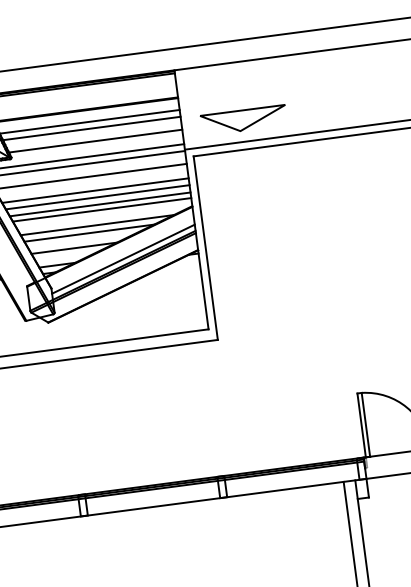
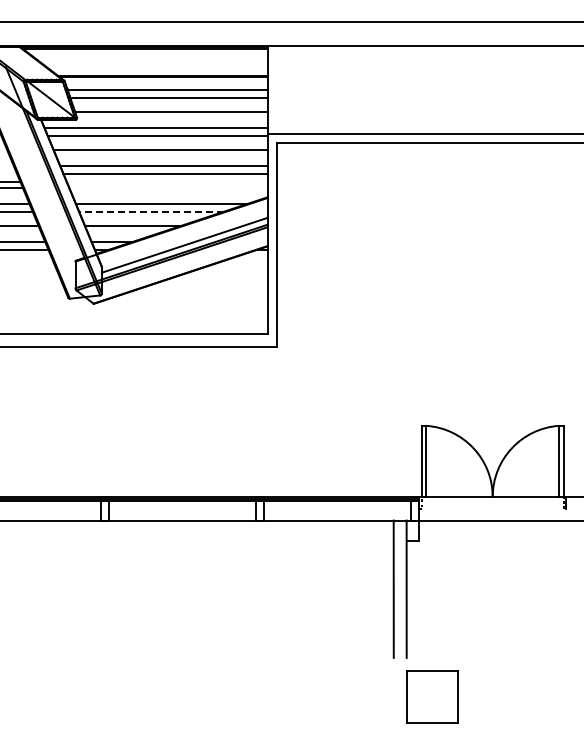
part: (243, 120) -> (336, 110), removed
line: (99, 204) -> (166, 181), removed
line: (101, 210) -> (168, 188), removed
line: (88, 232) -> (150, 211), solid -> dashed

